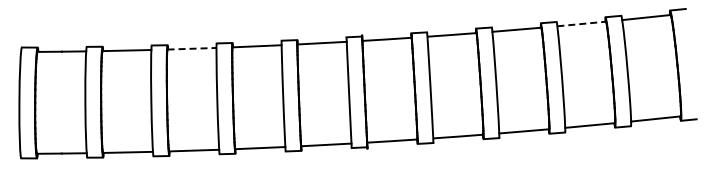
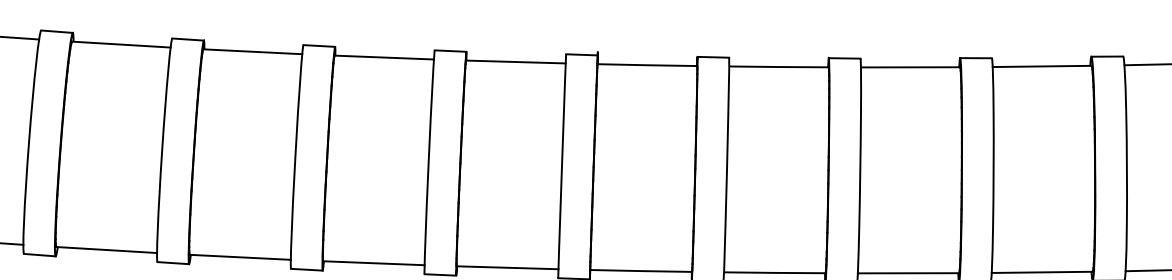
line: (582, 23) -> (1043, 65), dashed -> solid
line: (192, 48) -> (253, 51), dashed -> solid

